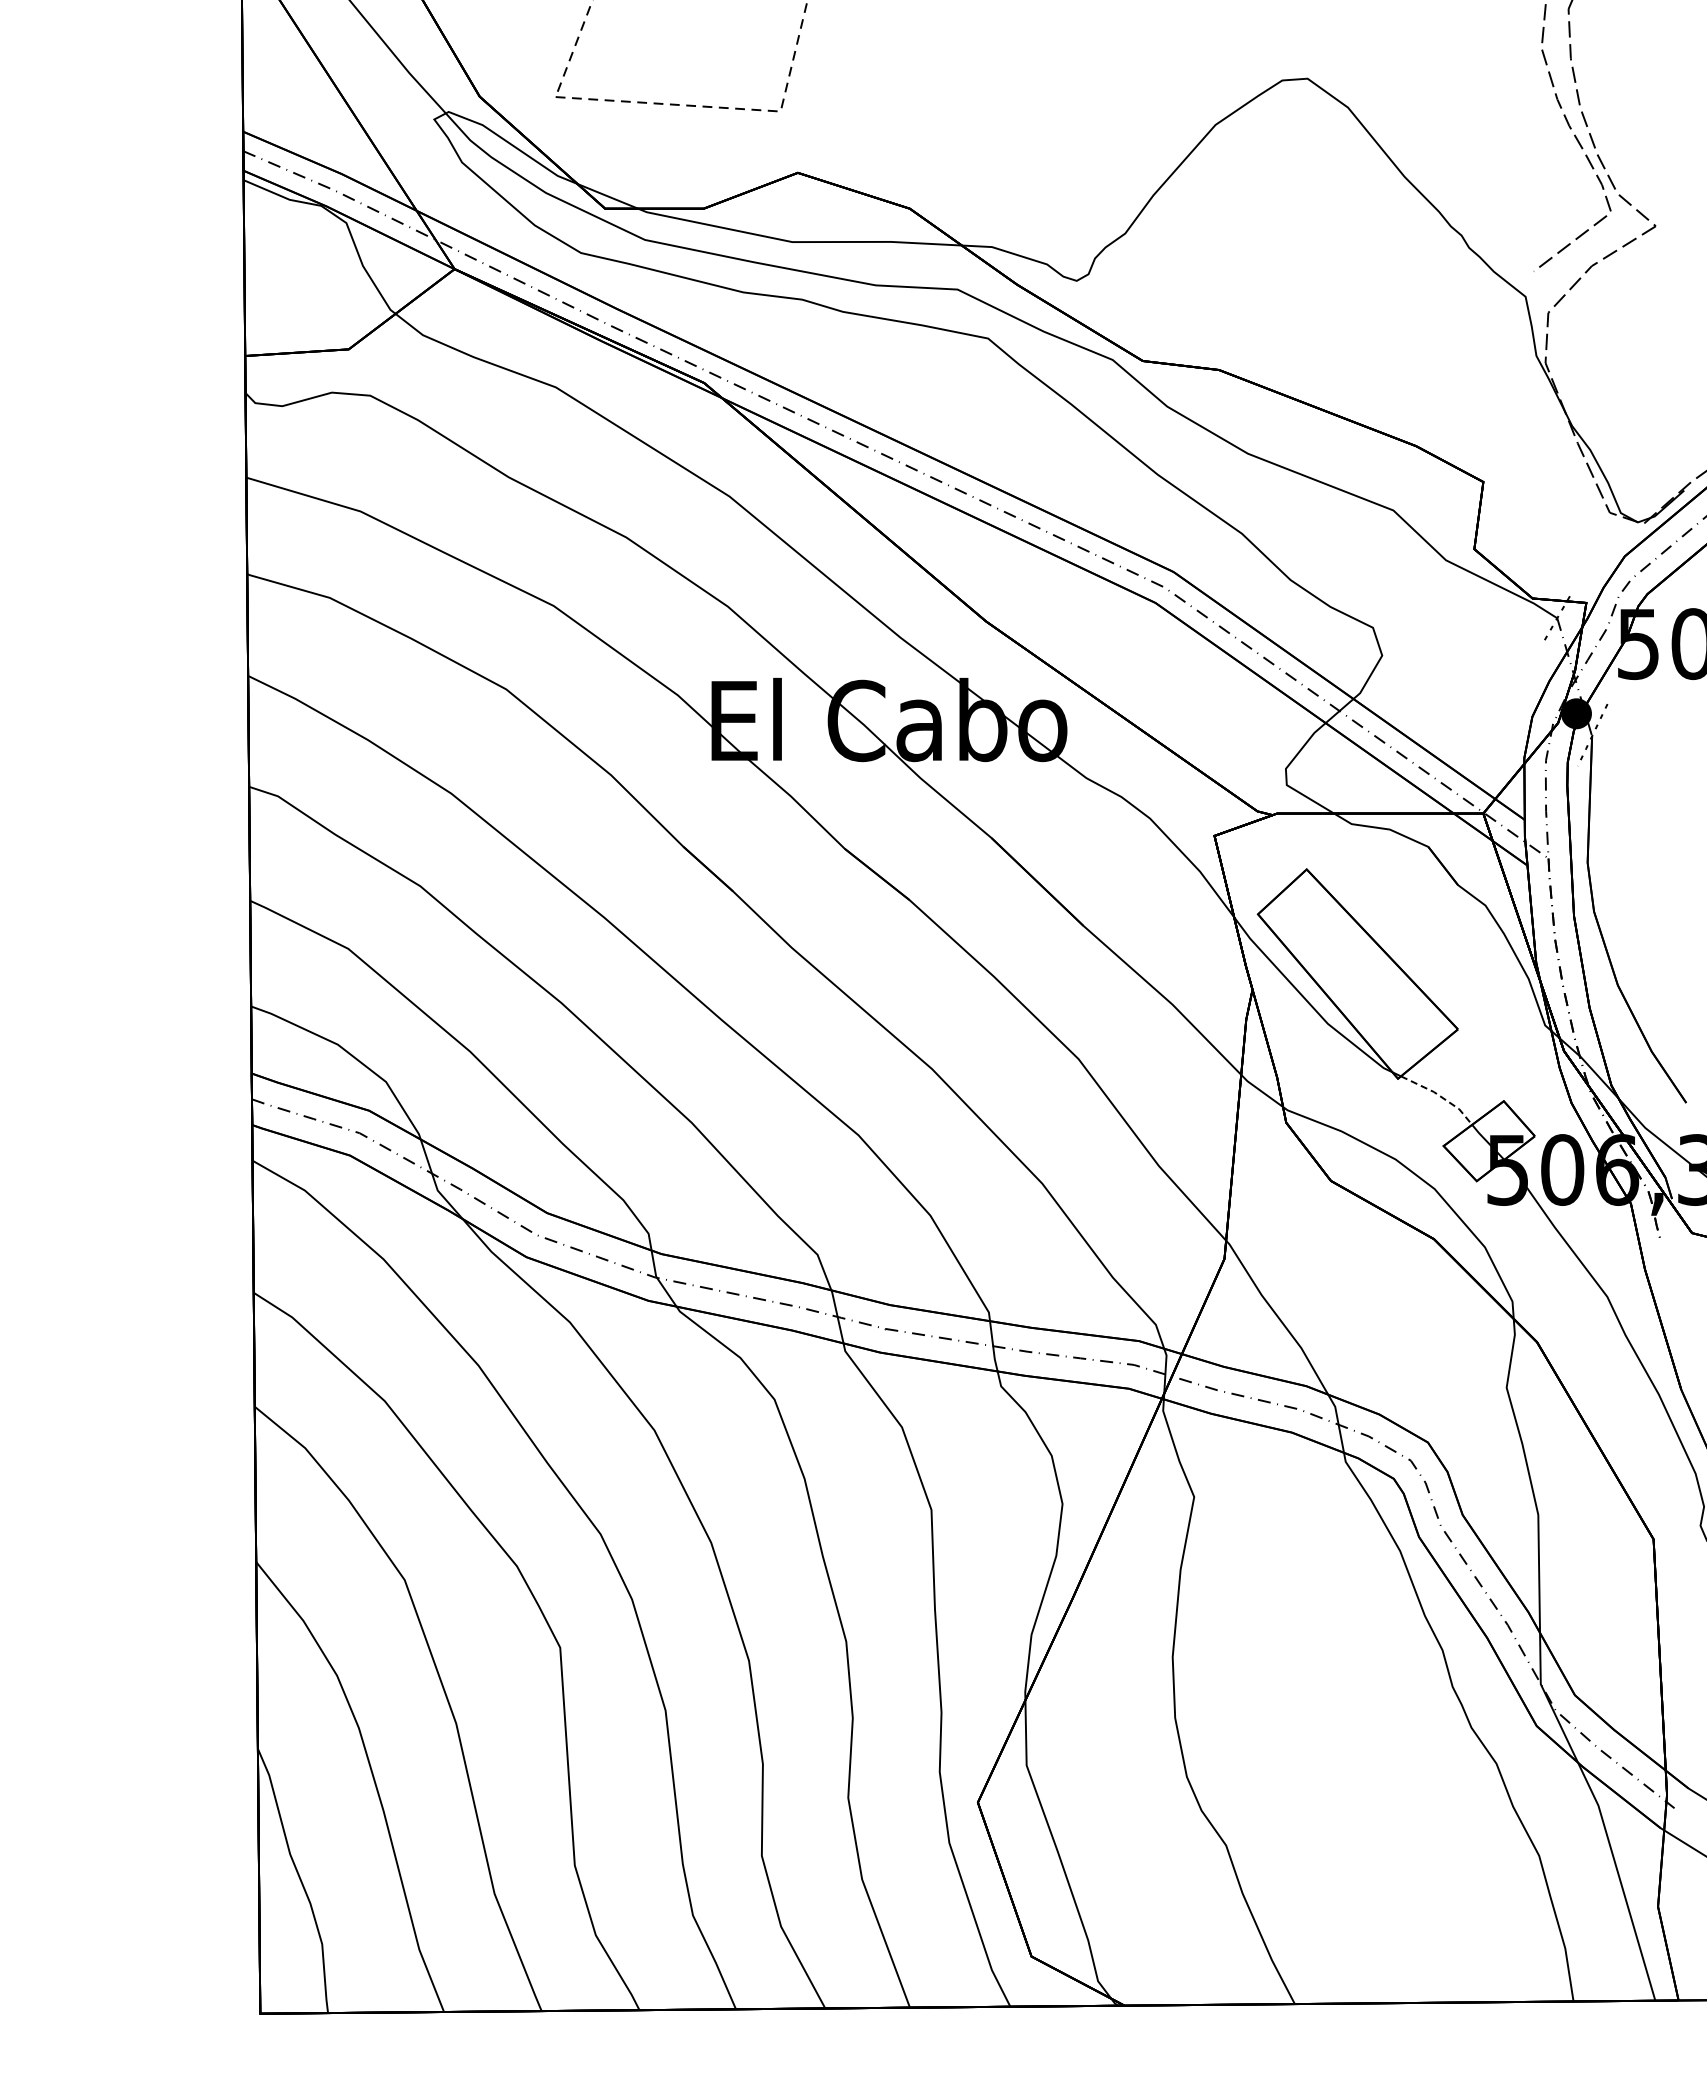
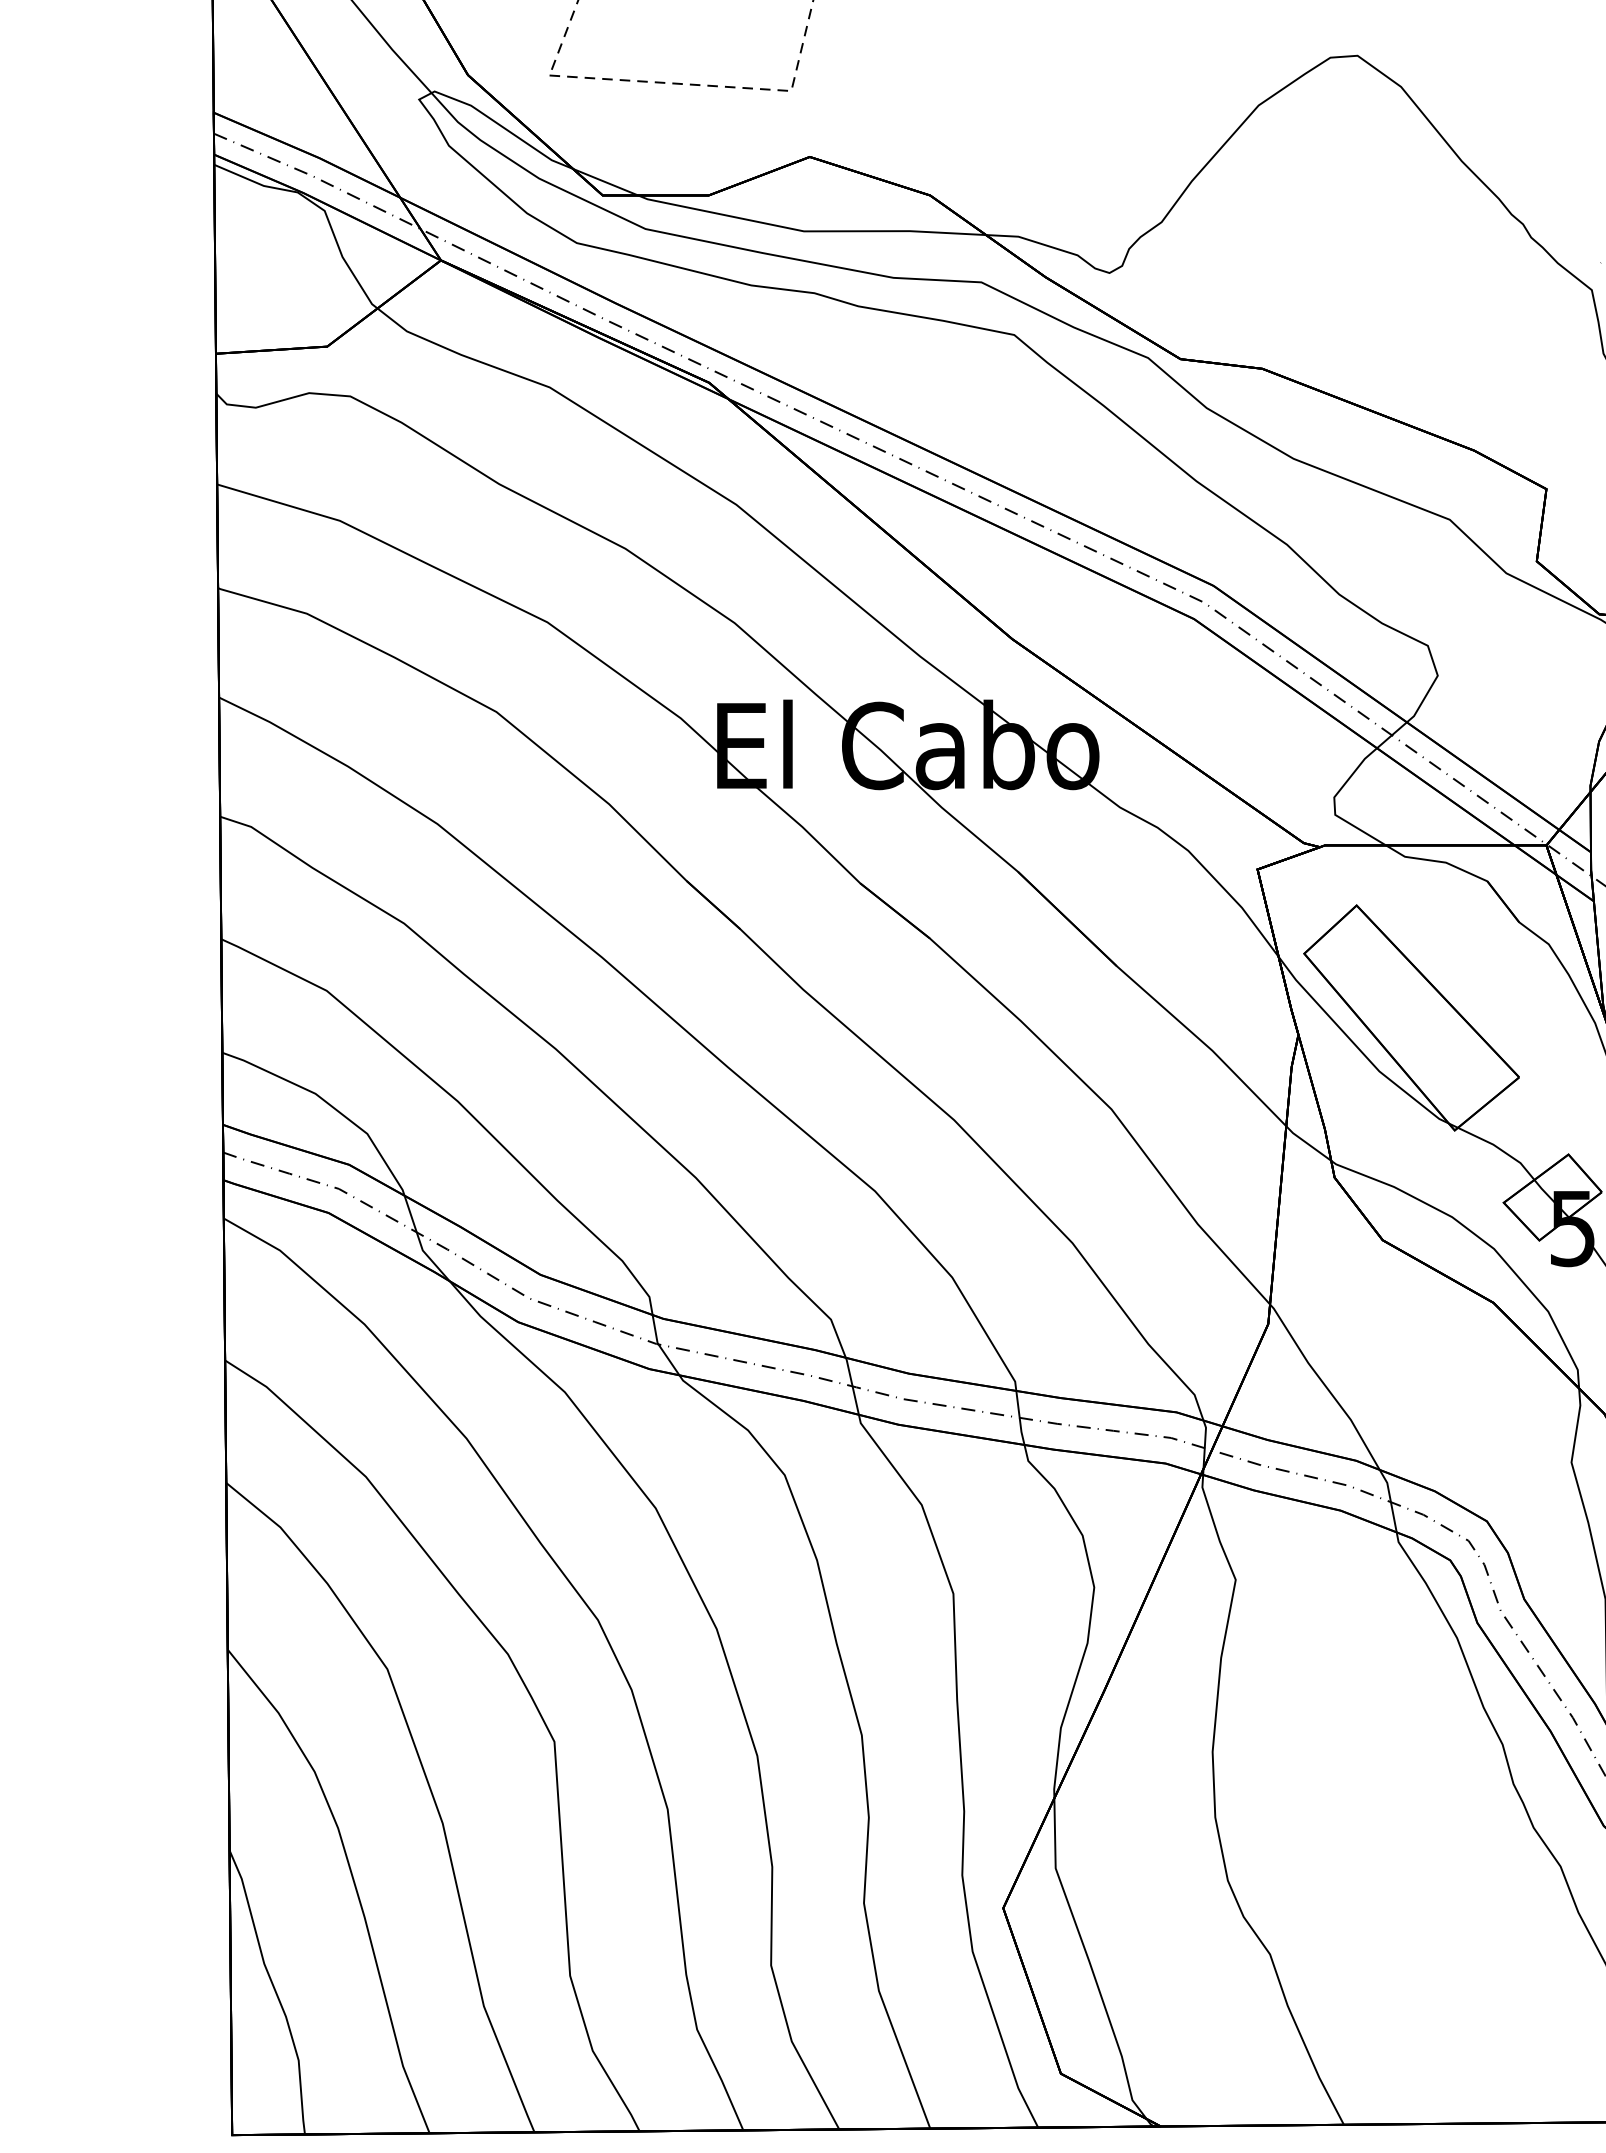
line: (1440, 1096) -> (1500, 1149), dashed -> solid

